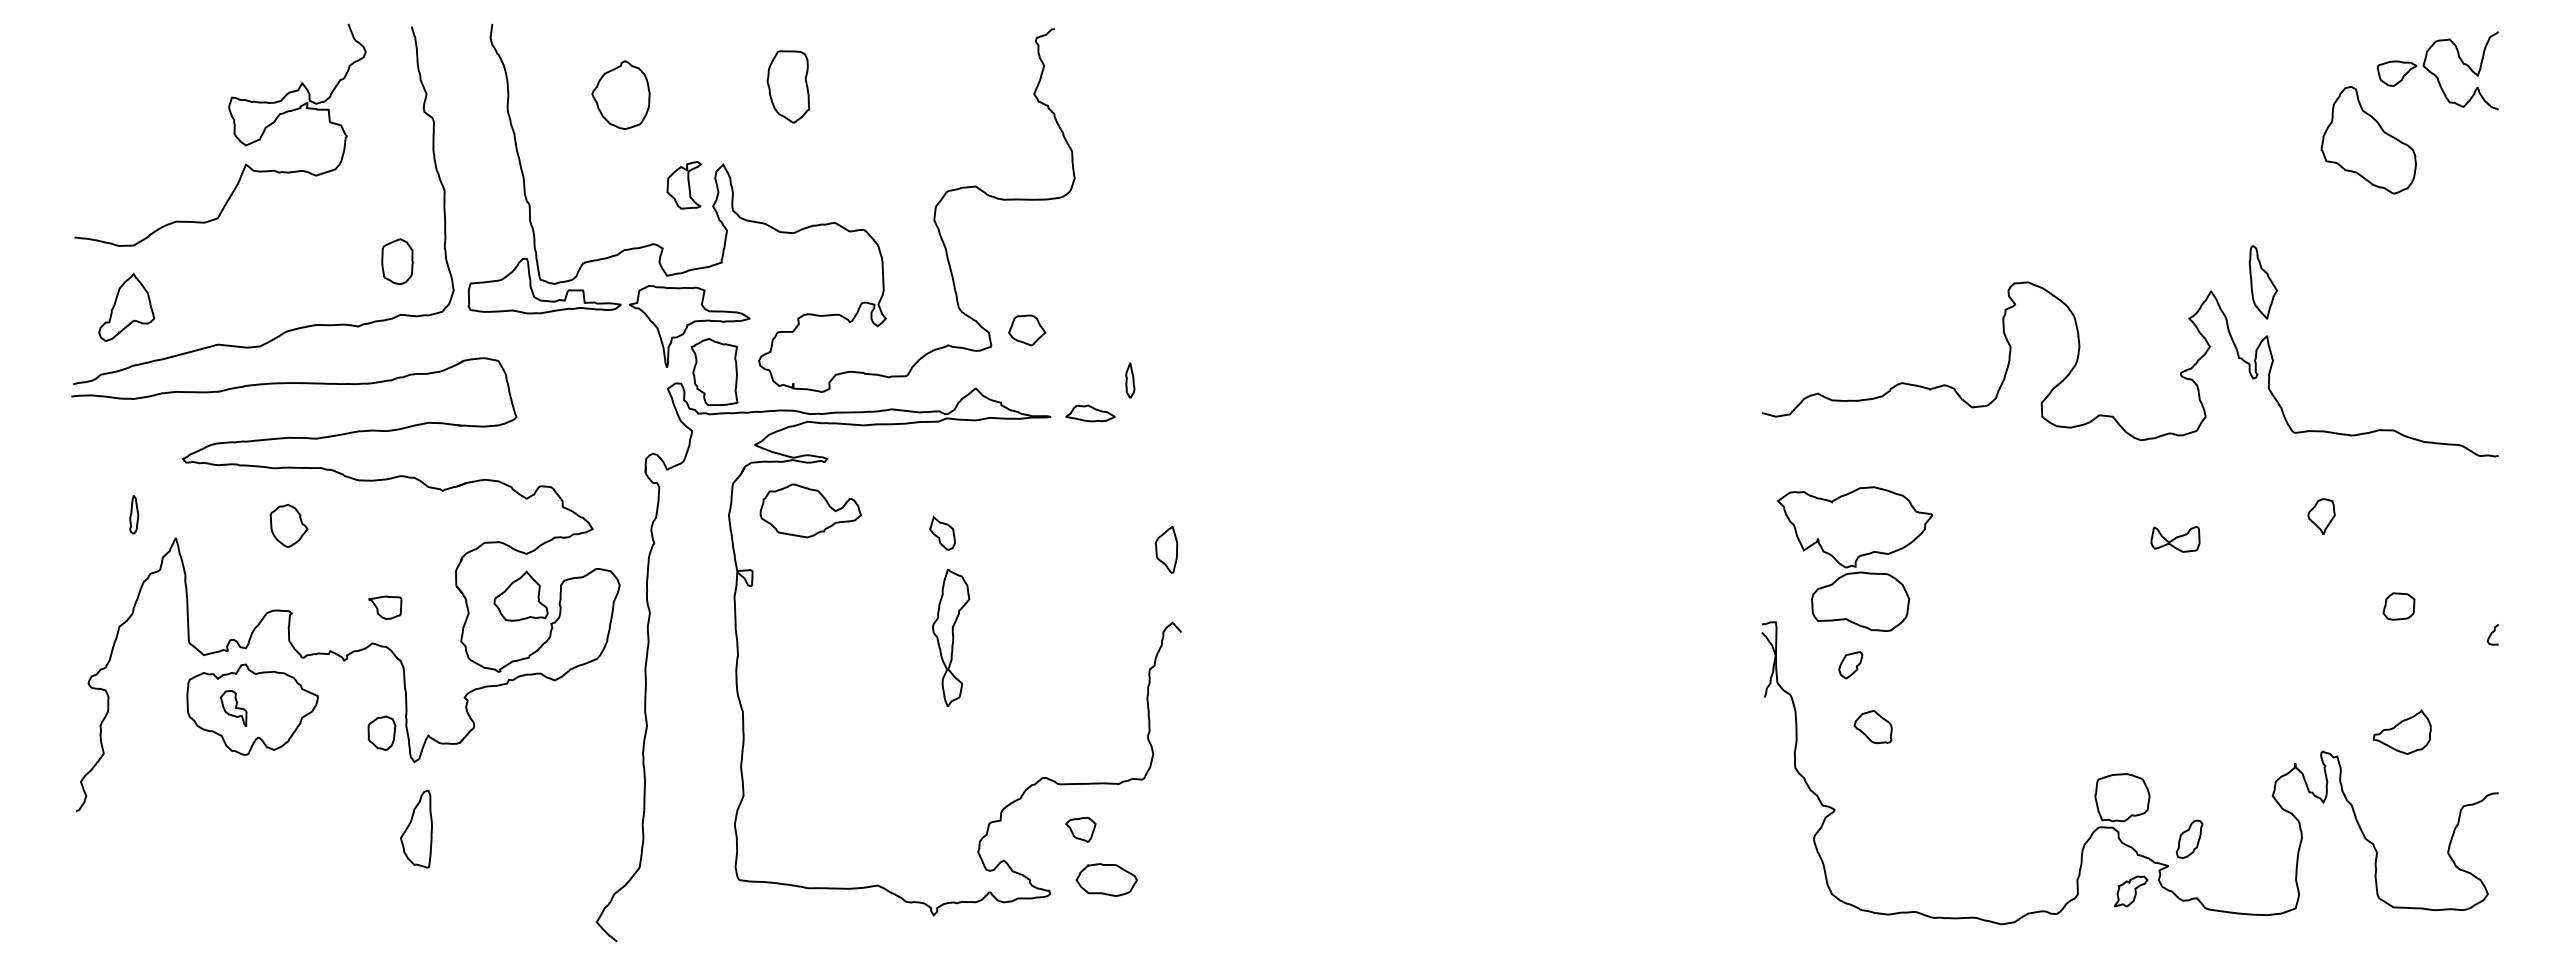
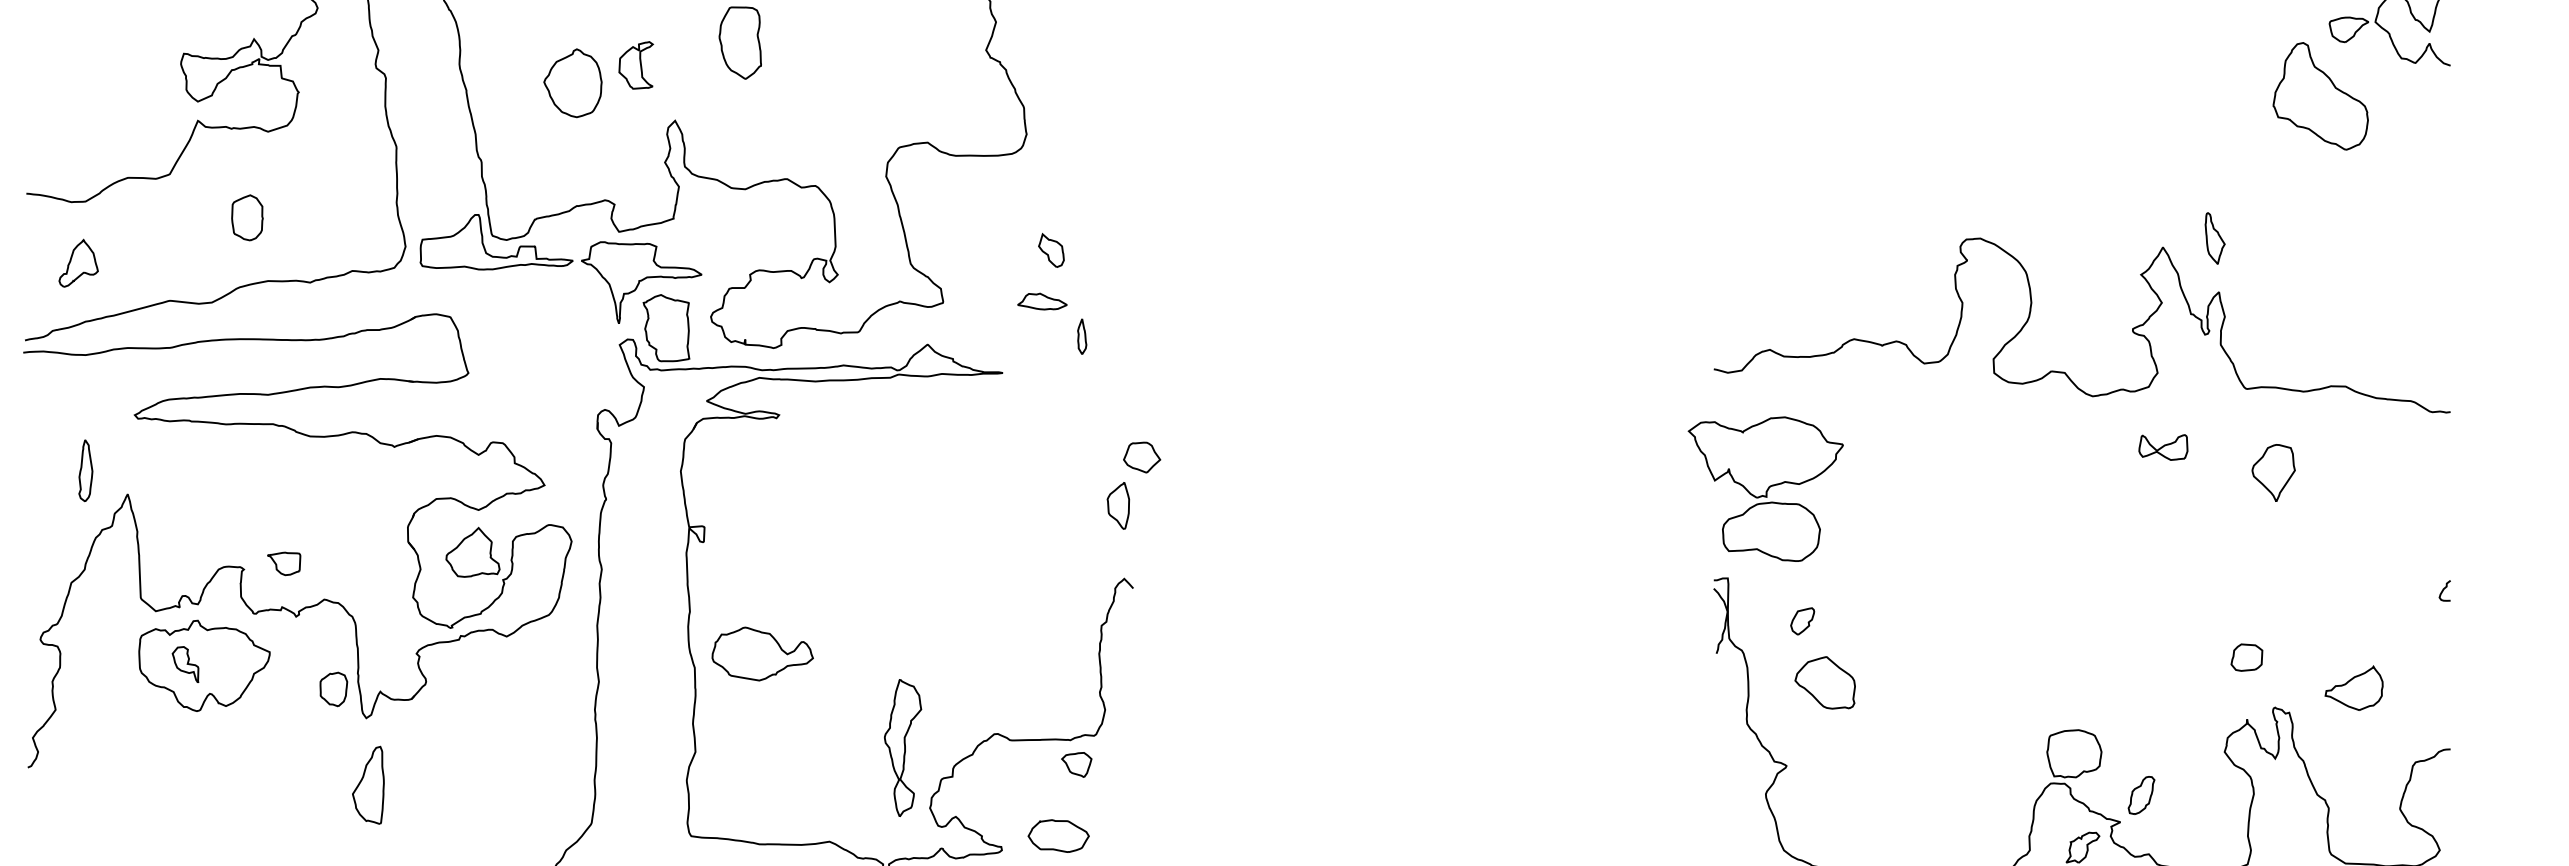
part: (620, 94) -> (572, 82), moved
part: (684, 185) -> (636, 65), moved
part: (397, 261) -> (247, 217), moved
part: (2262, 282) -> (2214, 238), size x0.7
part: (126, 306) -> (78, 262), size x0.7
part: (1027, 330) -> (1142, 457), moved
part: (1090, 413) -> (1042, 301), moved
part: (810, 510) -> (762, 653), moved
part: (134, 514) -> (86, 470), size x1.6
part: (2321, 516) -> (2273, 472), size x1.6
part: (288, 525) -> (240, 481), removed
part: (942, 532) -> (1051, 249), moved
part: (2175, 539) -> (2163, 447), moved
part: (1854, 558) -> (1765, 488), moved
part: (2398, 606) -> (2246, 657), moved
part: (385, 607) -> (284, 563), moved
part: (951, 637) -> (903, 747), moved
part: (1872, 727) -> (1824, 683), size x1.6
part: (1080, 829) -> (1076, 764), moved

